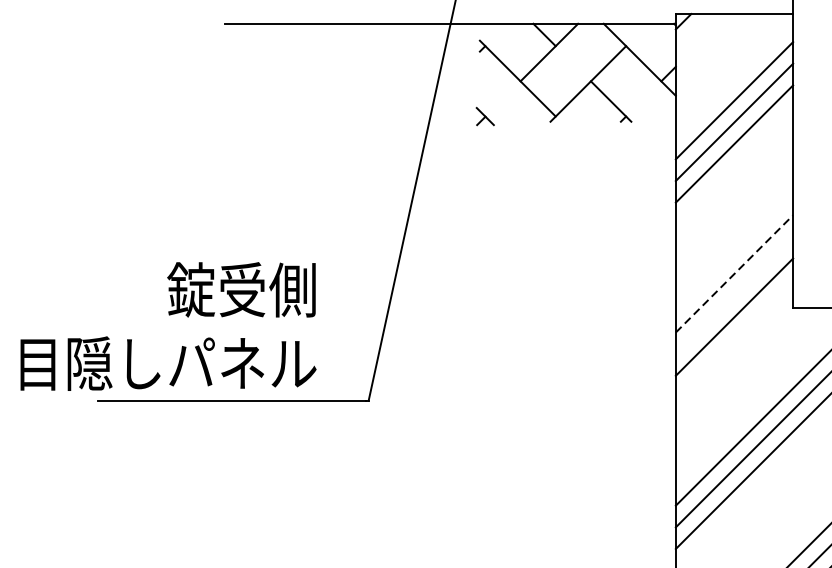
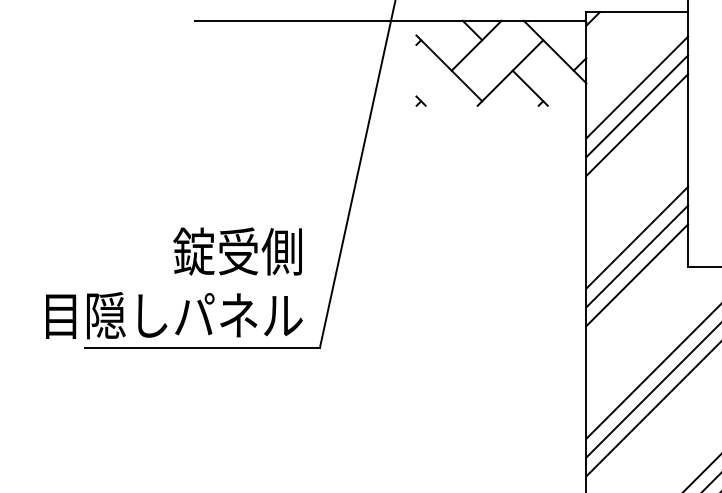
part: (484, 115) -> (420, 100), size x0.62
line: (734, 273) -> (637, 237), dashed -> solid
line: (734, 295) -> (637, 256), added
text: (168, 326) -> (174, 283), moved

